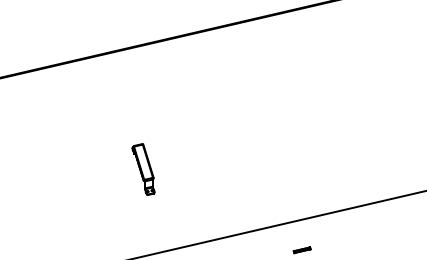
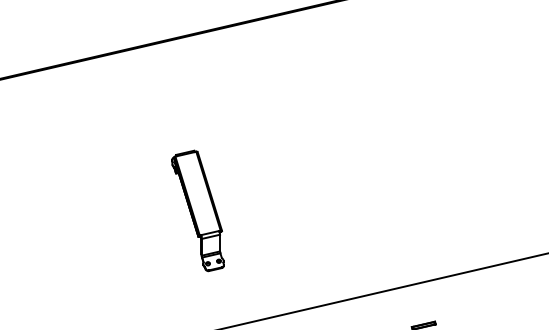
part: (143, 169) -> (197, 210), size x1.67

